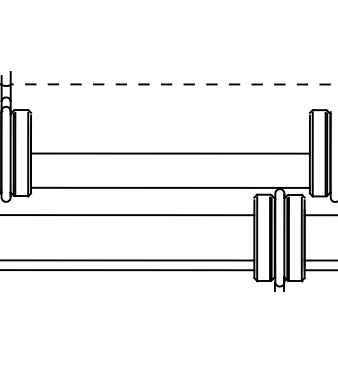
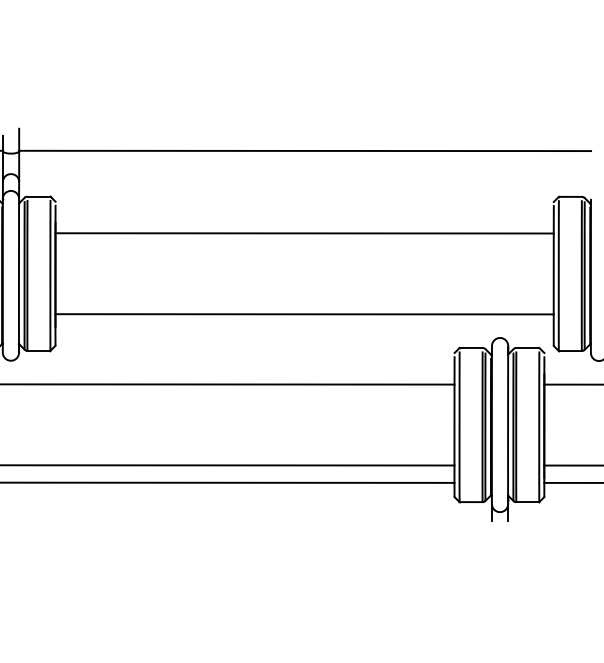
line: (170, 84) -> (304, 151), dashed -> solid
line: (170, 153) -> (304, 233), moved
line: (170, 187) -> (304, 313), moved

